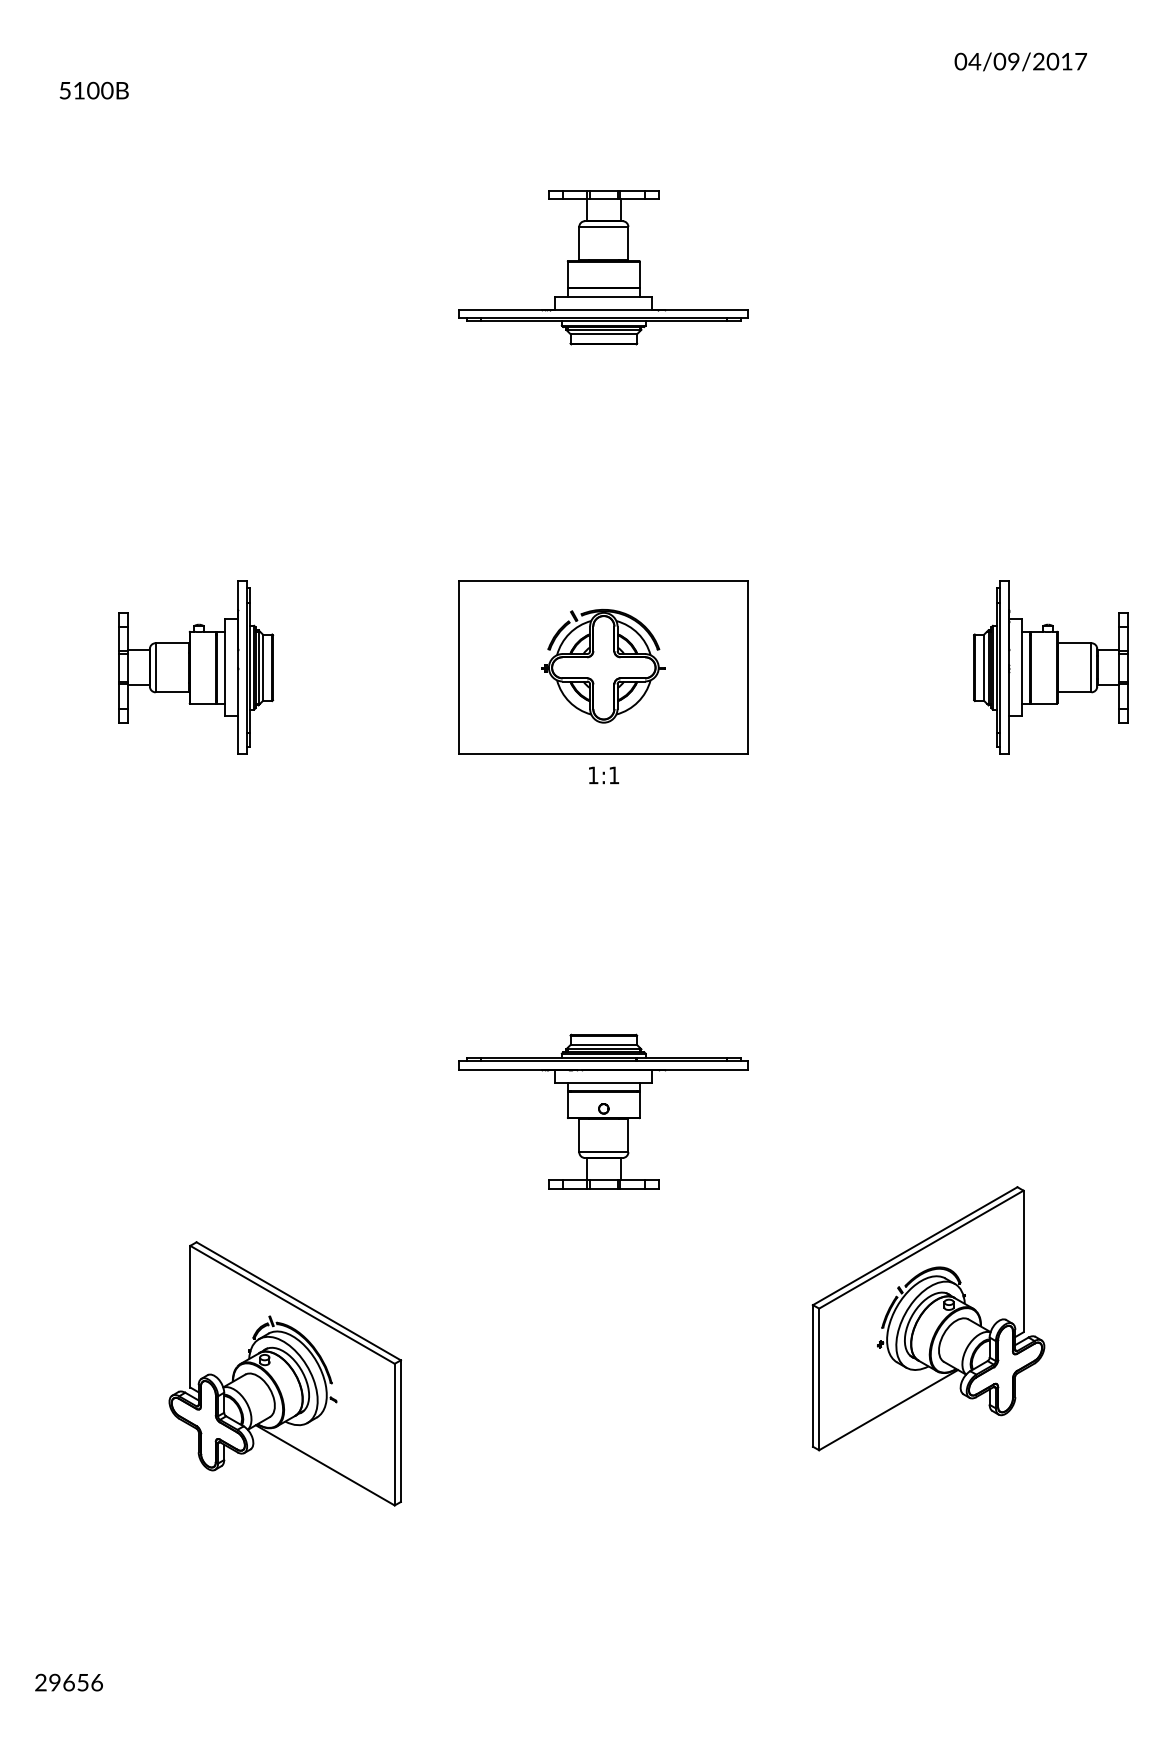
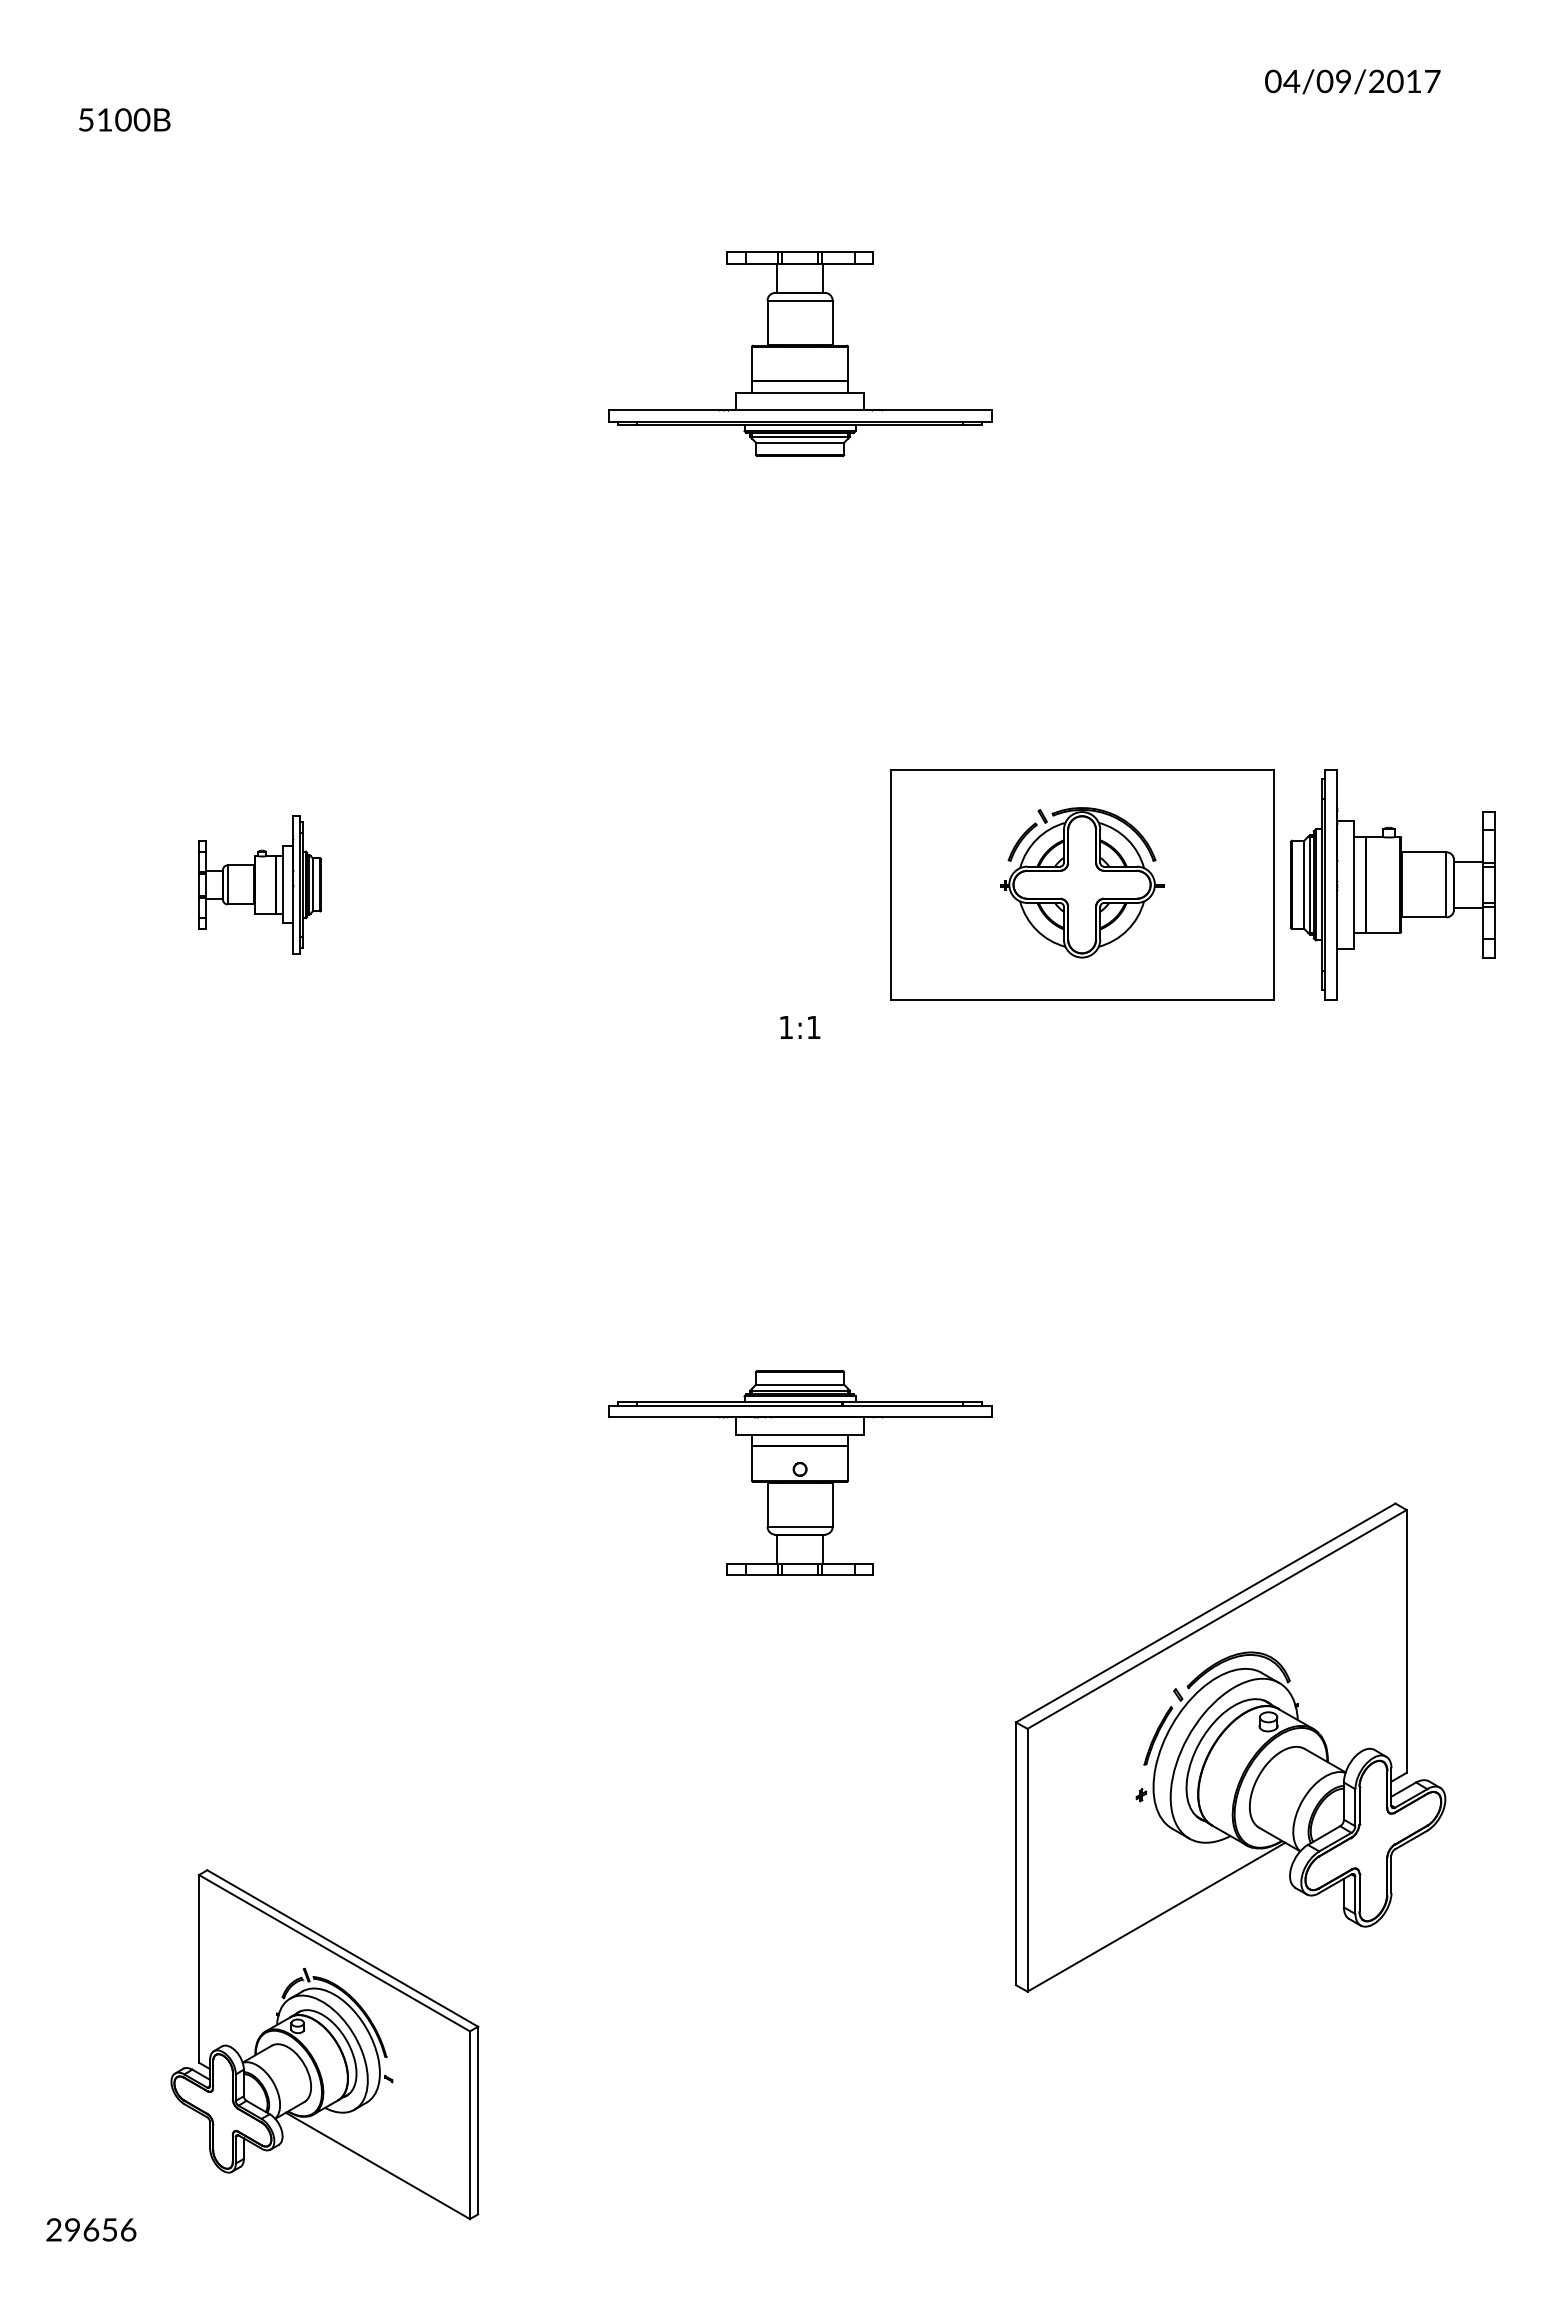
part: (195, 667) -> (259, 884), size x0.6
part: (604, 667) -> (1082, 884), moved
part: (928, 1318) -> (1230, 1747), size x1.4
part: (284, 1373) -> (324, 2044), moved

